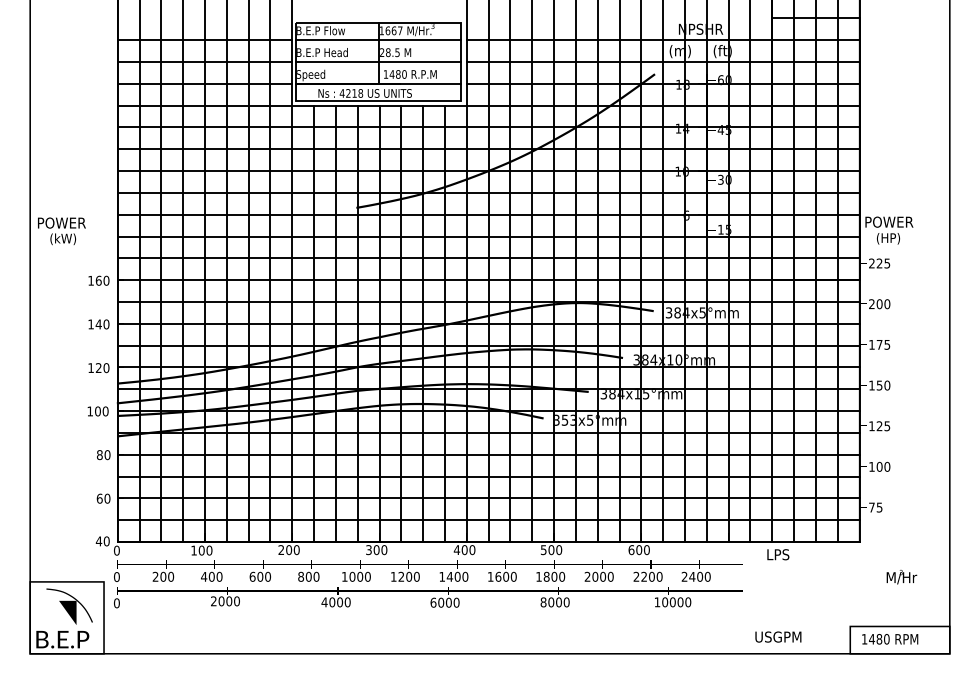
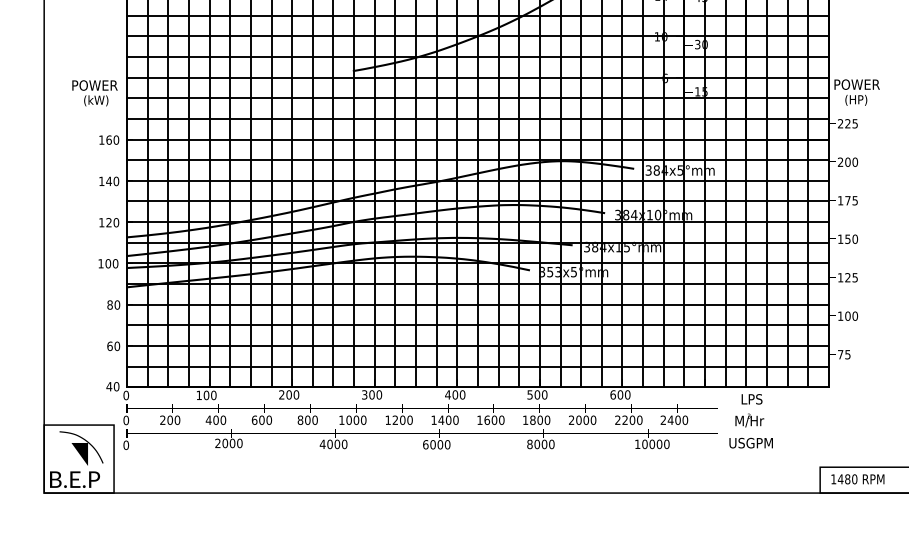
text: (61, 231) -> (94, 93), moved
text: (901, 577) -> (749, 420), moved
text: (778, 636) -> (751, 442), moved

